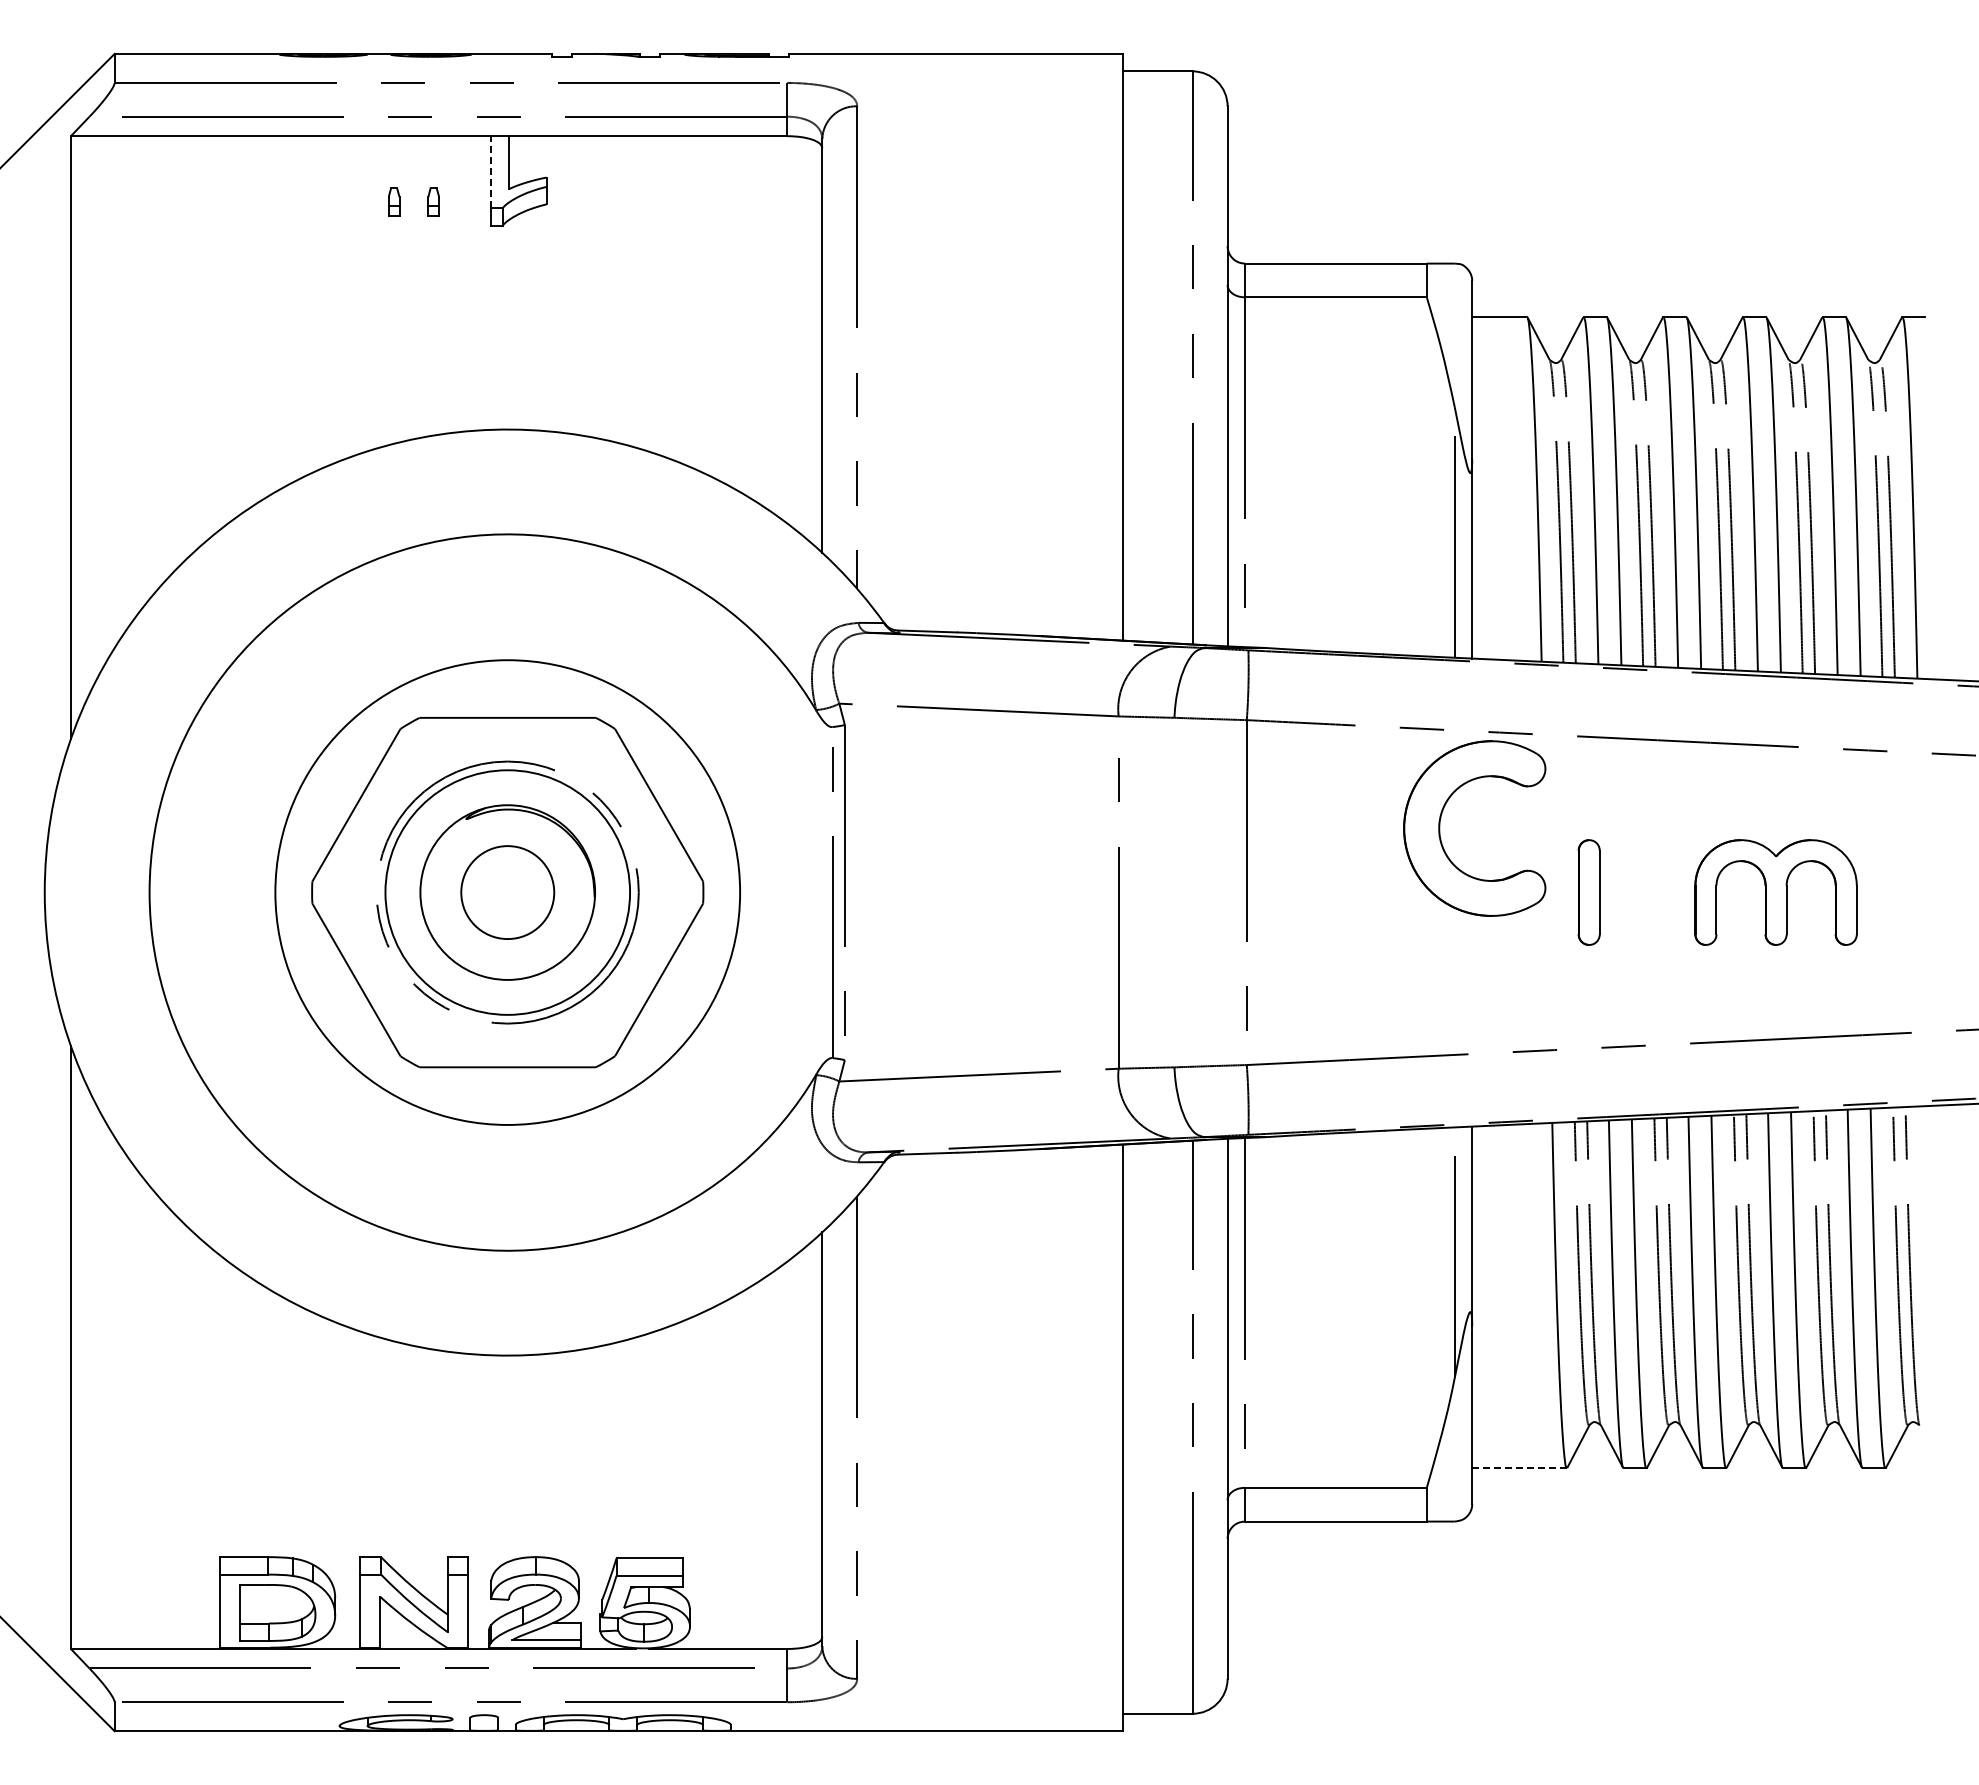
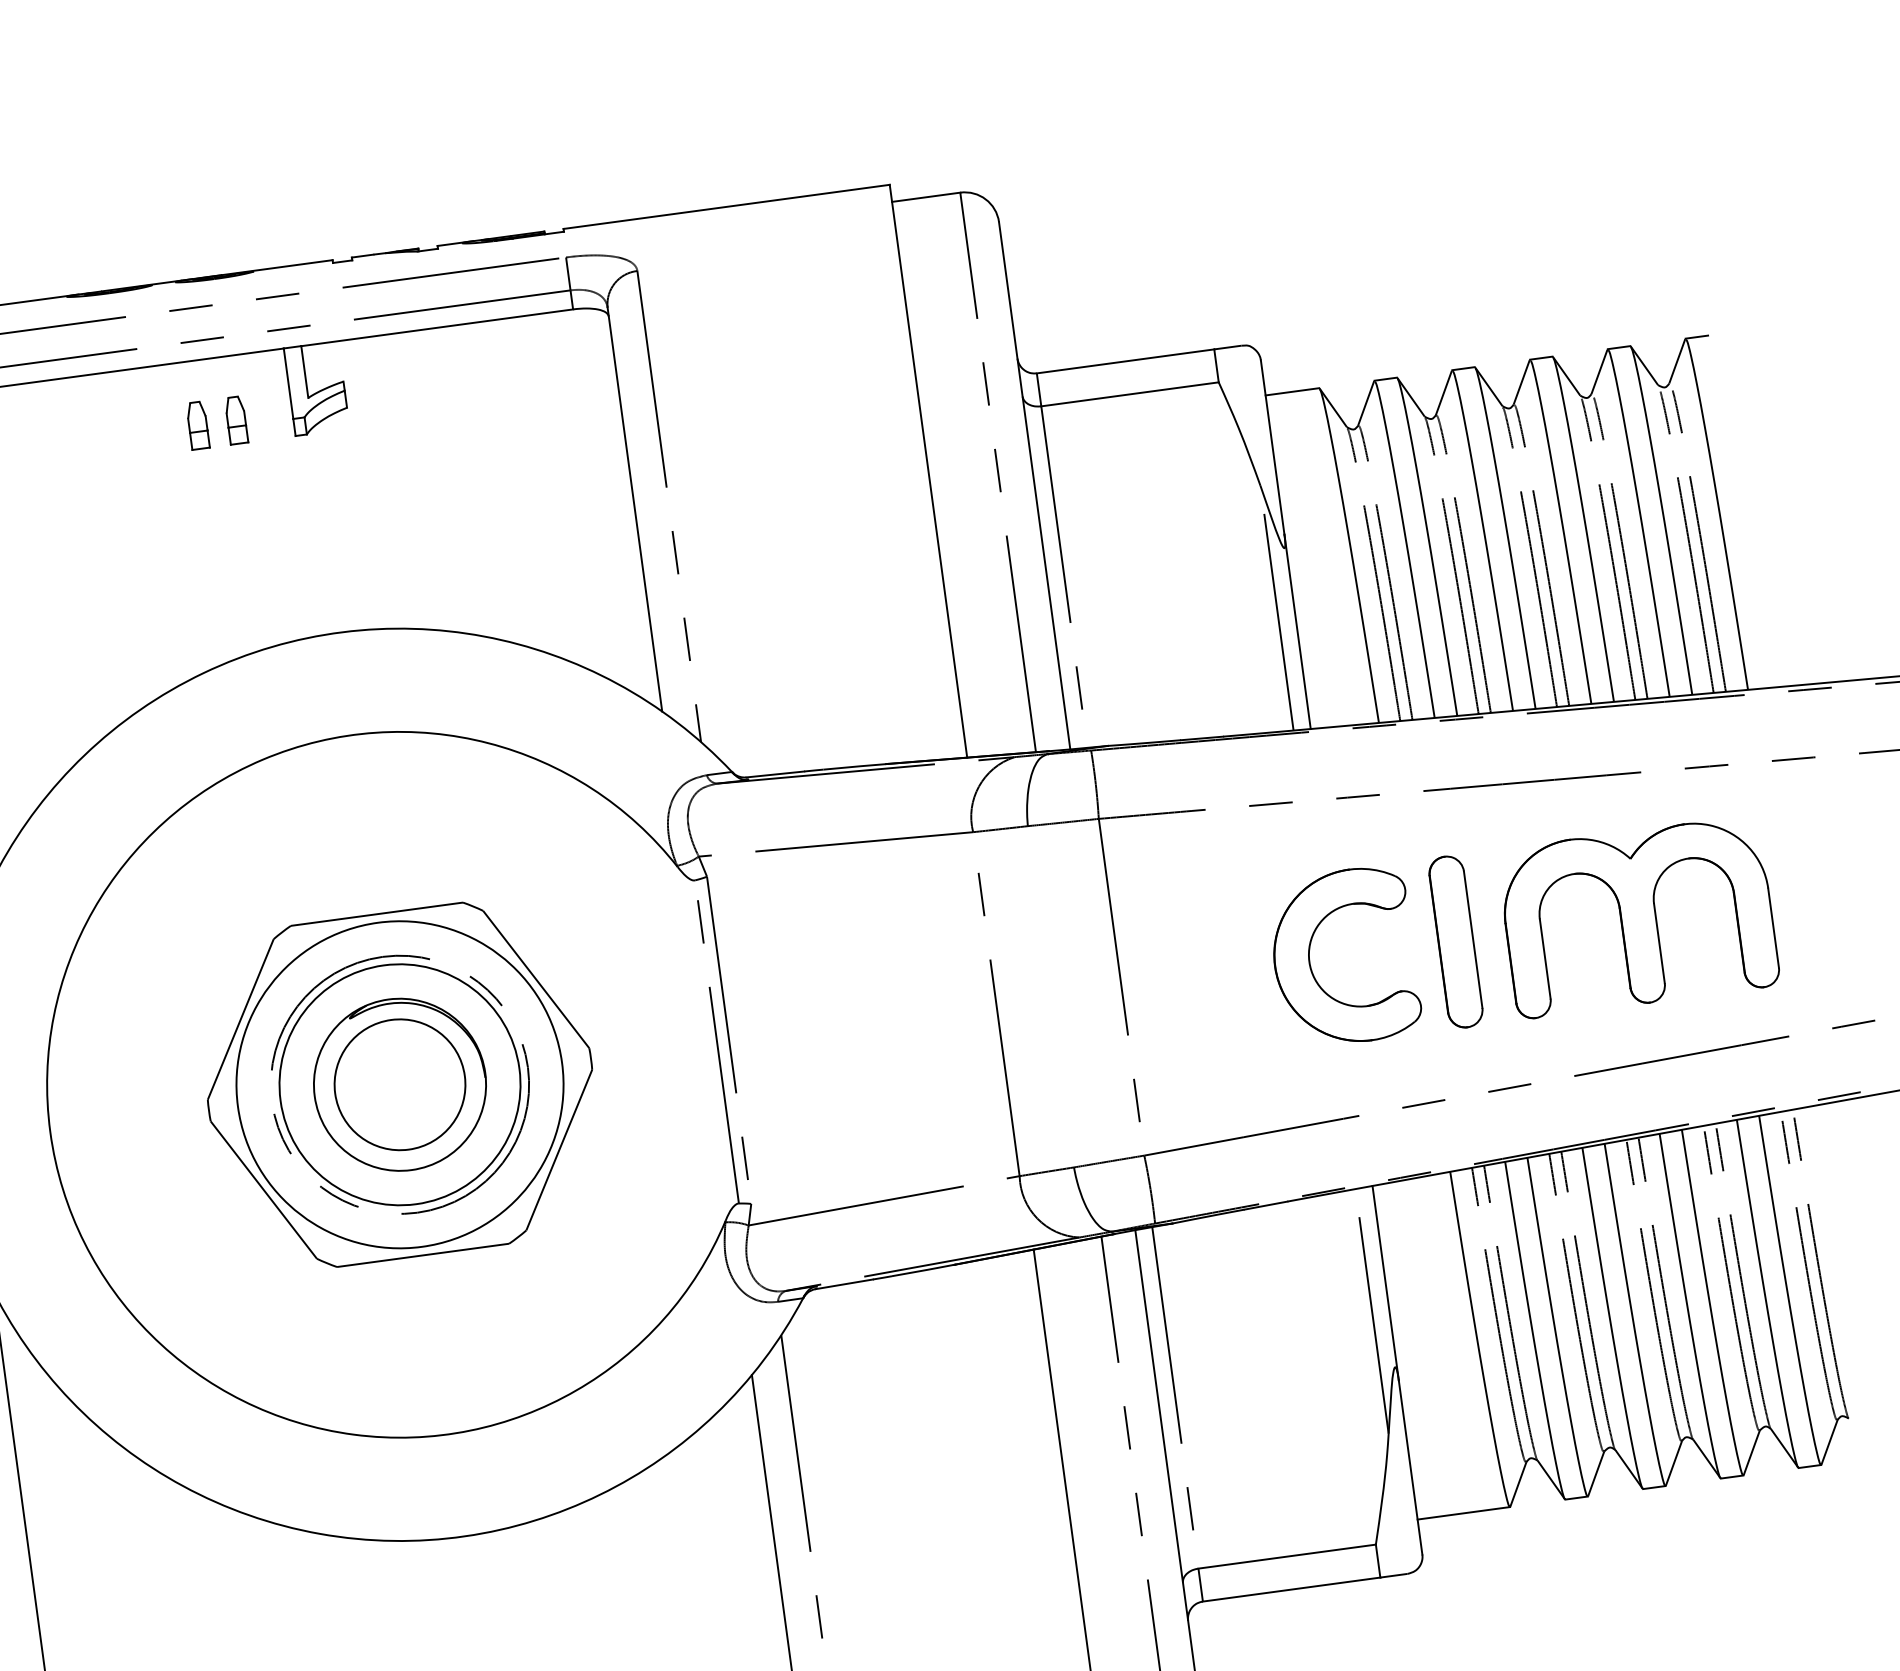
line: (490, 171) -> (287, 383), dashed -> solid
part: (393, 201) -> (197, 425), size x1.67
part: (433, 201) -> (236, 419), size x1.67
part: (1440, 828) -> (1310, 961), moved
circle: (507, 892) -> (399, 1084), size x0.71
circle: (507, 892) -> (399, 1084), size x1.43
part: (1588, 892) -> (1455, 942), size x1.67
part: (1775, 892) -> (1637, 917), size x1.67
line: (1520, 1468) -> (1464, 1513), dashed -> solid

